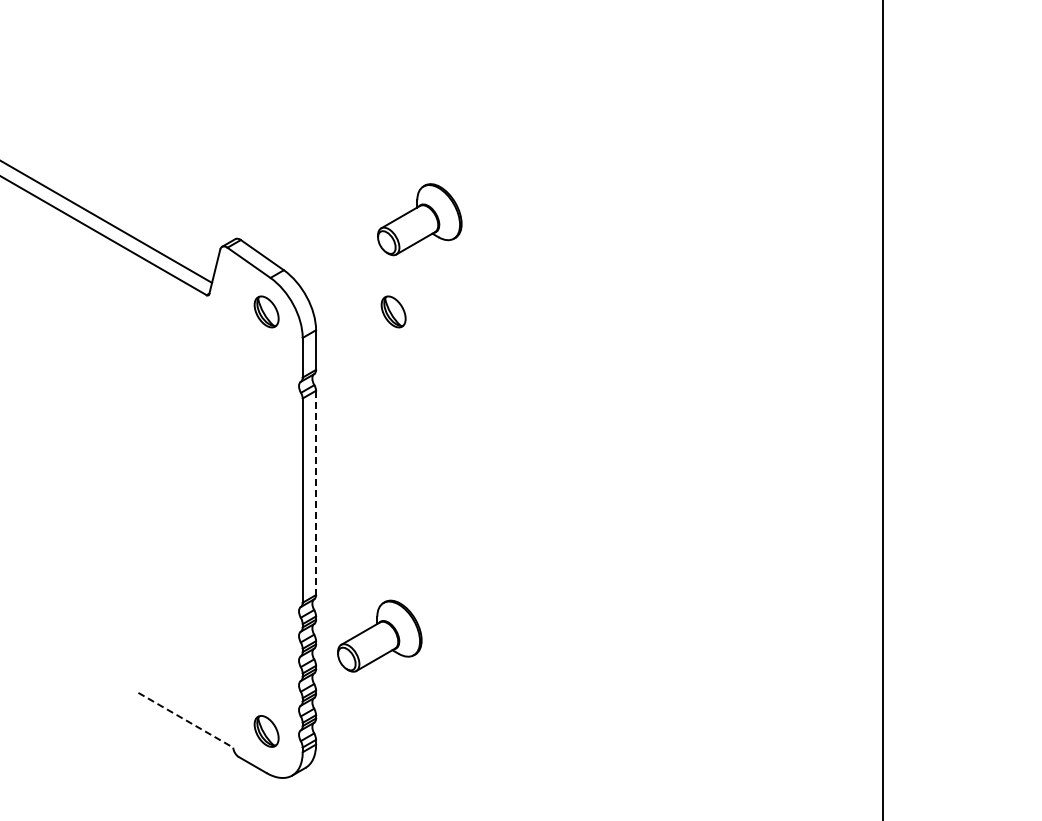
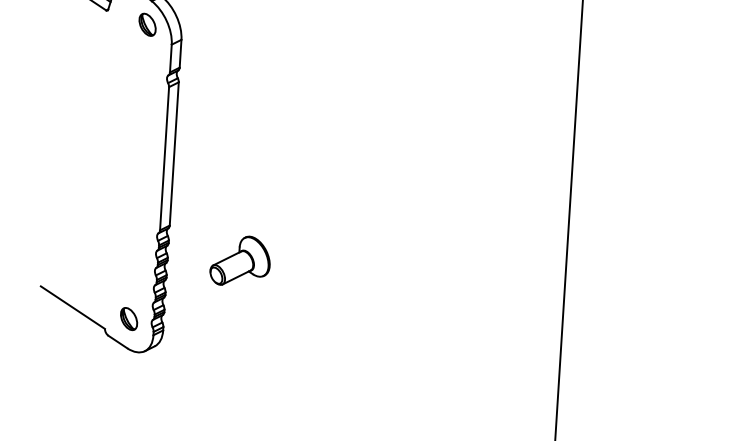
part: (393, 311) -> (236, 30), removed
line: (316, 493) -> (174, 154), dashed -> solid
part: (379, 635) -> (240, 260), moved
line: (185, 720) -> (72, 307), dashed -> solid

